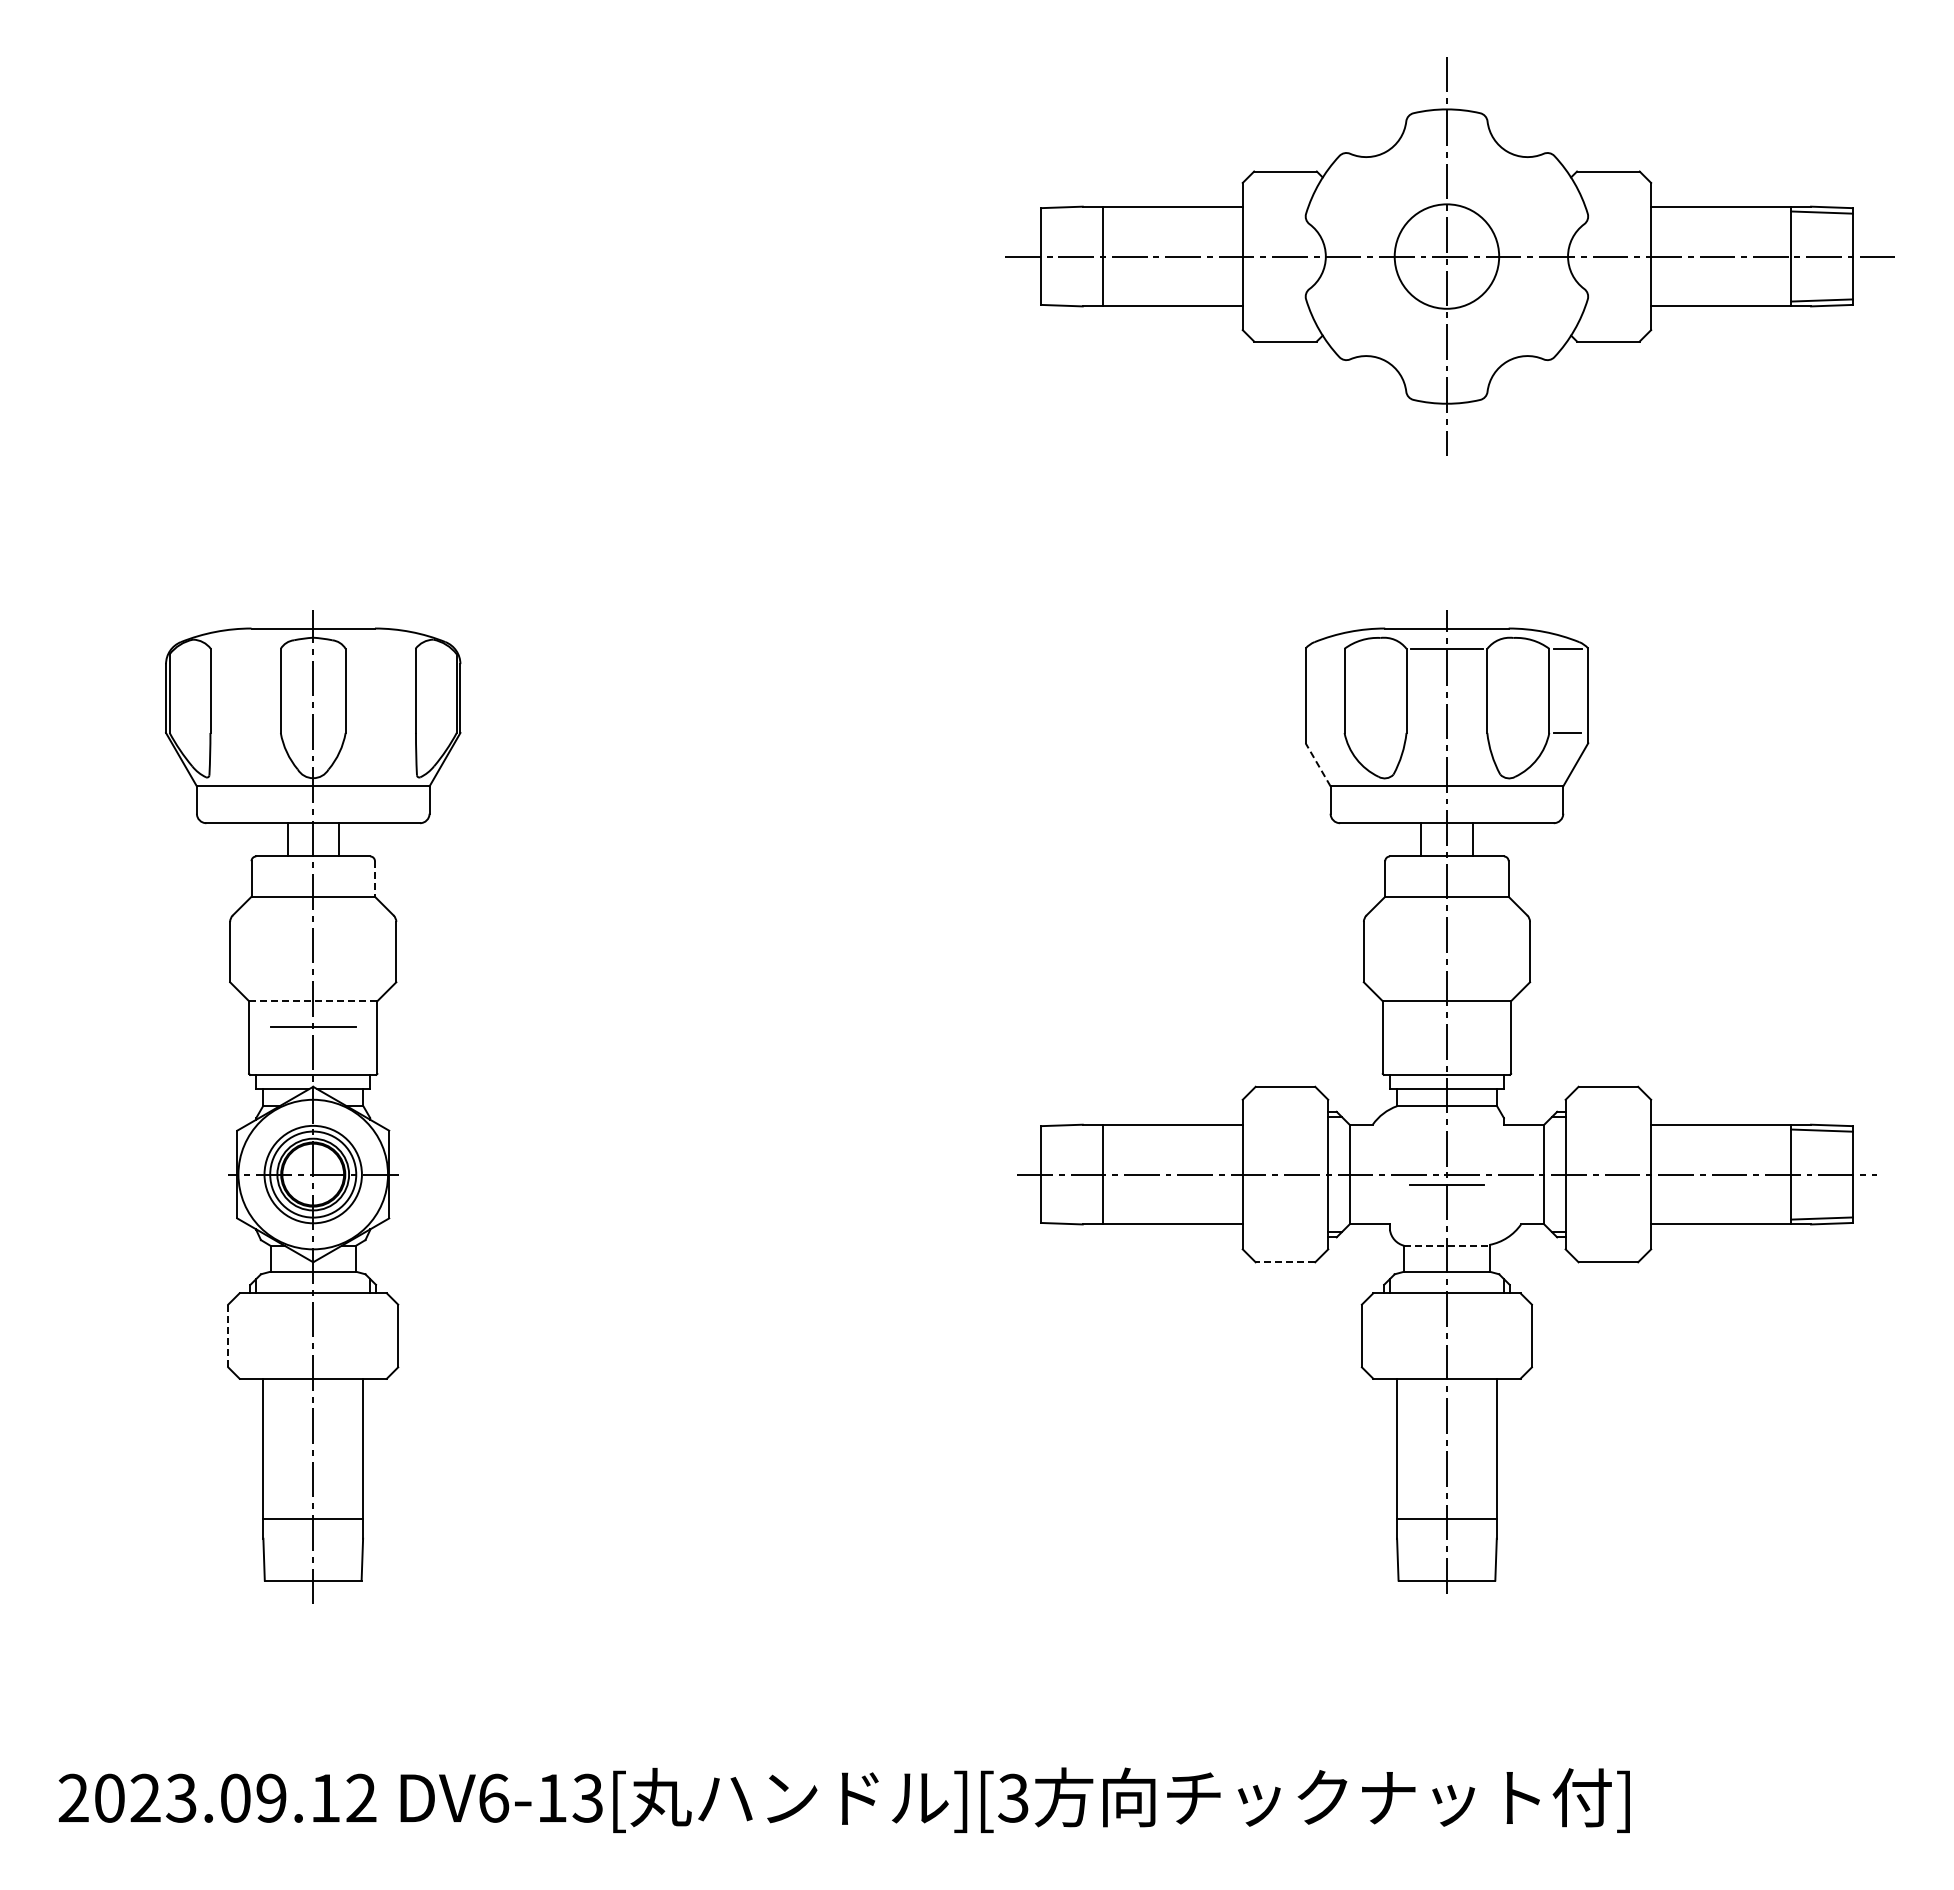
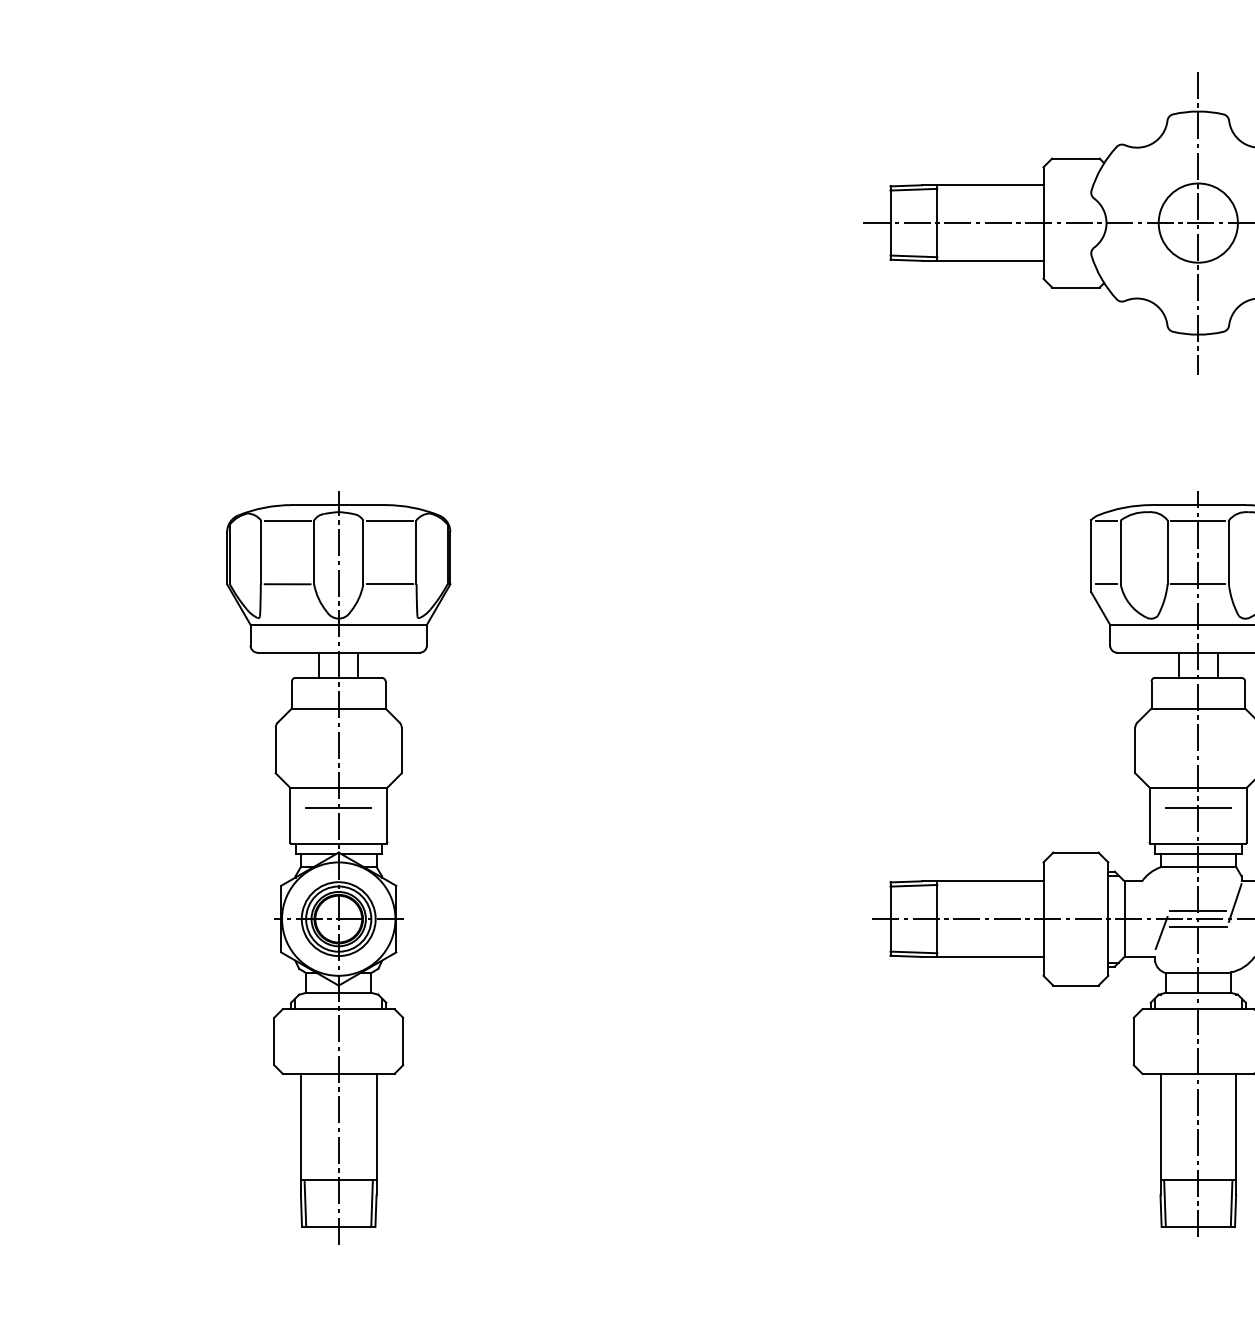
line: (1071, 212) -> (913, 189), added
line: (1071, 300) -> (913, 256), added
line: (245, 648) -> (287, 520), added
line: (380, 648) -> (389, 520), added
line: (1325, 648) -> (1106, 520), added
line: (245, 732) -> (287, 583), added
line: (380, 732) -> (389, 583), added
line: (1325, 732) -> (1106, 583), added
line: (1446, 732) -> (1197, 583), added
line: (1318, 764) -> (1100, 608), dashed -> solid
line: (374, 879) -> (385, 695), dashed -> solid
line: (313, 1001) -> (338, 787), dashed -> solid
line: (1446, 1027) -> (1197, 807), added
line: (1071, 1130) -> (913, 885), added
line: (1495, 1153) -> (1235, 903), added
line: (1446, 1163) -> (1197, 910), added
line: (1398, 1192) -> (1161, 932), added
line: (1071, 1218) -> (913, 952), added
line: (1446, 1245) -> (1197, 972), dashed -> solid
line: (1285, 1262) -> (1075, 985), dashed -> solid
line: (228, 1335) -> (274, 1041), dashed -> solid
line: (269, 1549) -> (305, 1203), added
line: (357, 1549) -> (372, 1203), added
line: (1402, 1549) -> (1164, 1203), added
line: (1490, 1549) -> (1231, 1203), added

